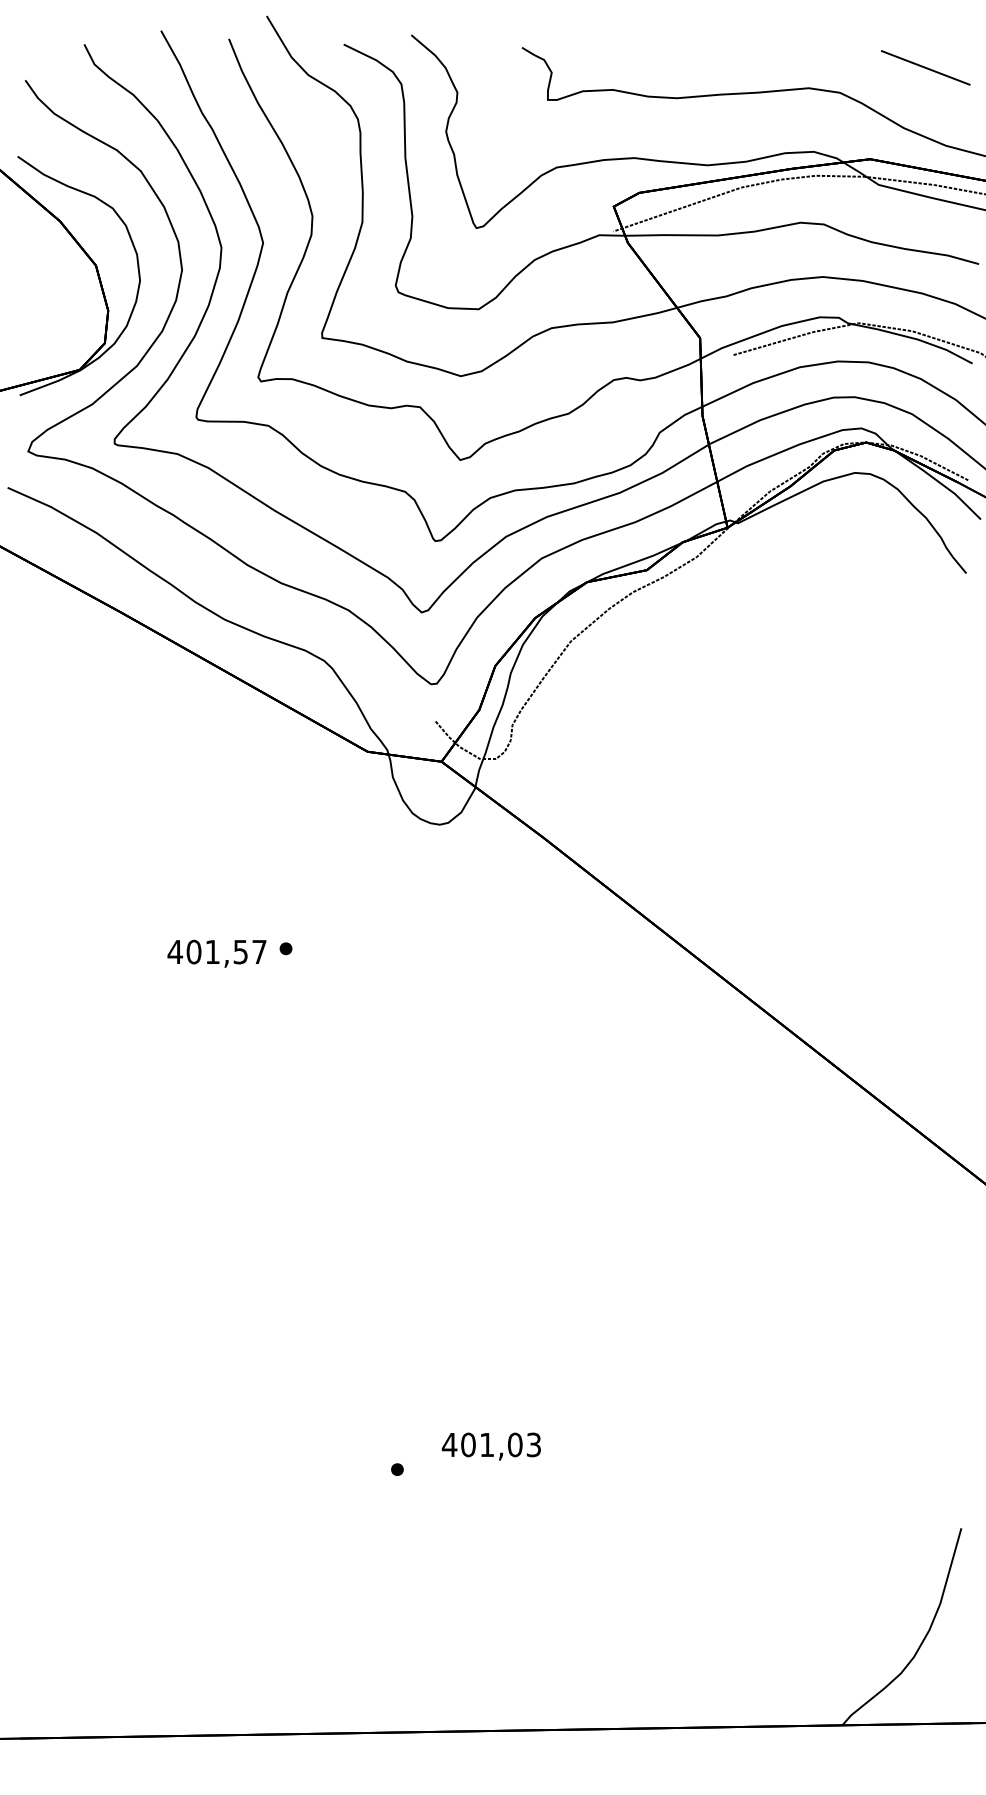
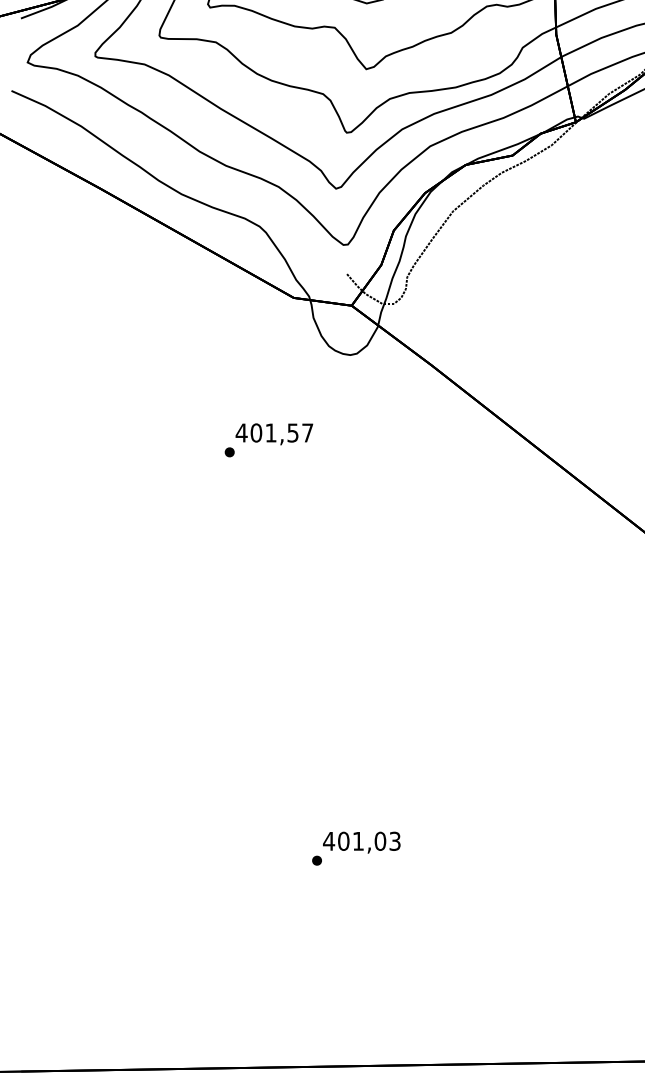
text: (216, 953) -> (274, 434), moved
text: (491, 1446) -> (361, 842), moved

